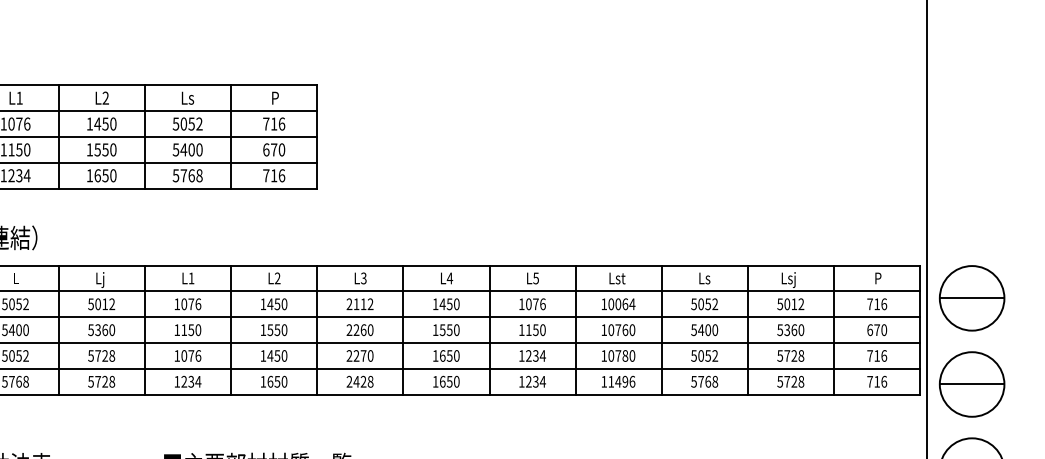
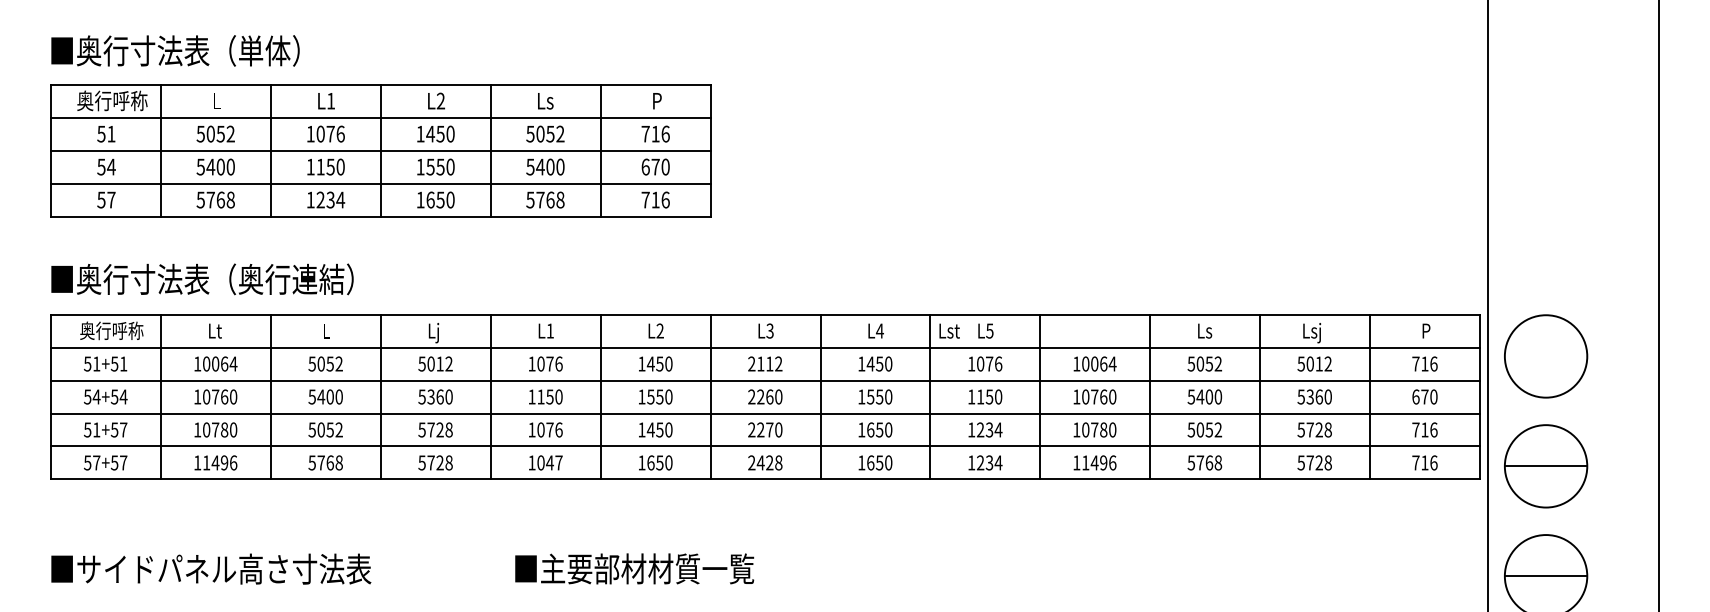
text: (617, 278) -> (949, 330), moved
line: (971, 298) -> (1545, 356), removed
text: (190, 381) -> (549, 462), 1234 -> 1047

